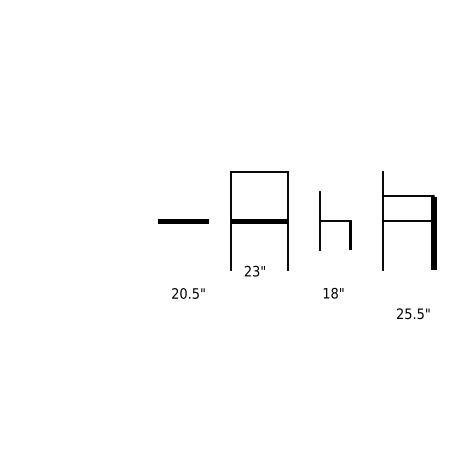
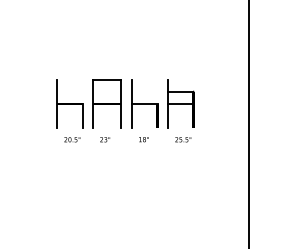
part: (334, 219) -> (144, 103), size x1.67
line: (158, 221) -> (57, 104), added
line: (208, 246) -> (82, 116), added
text: (255, 270) -> (105, 139), moved
text: (413, 313) -> (183, 139), moved

